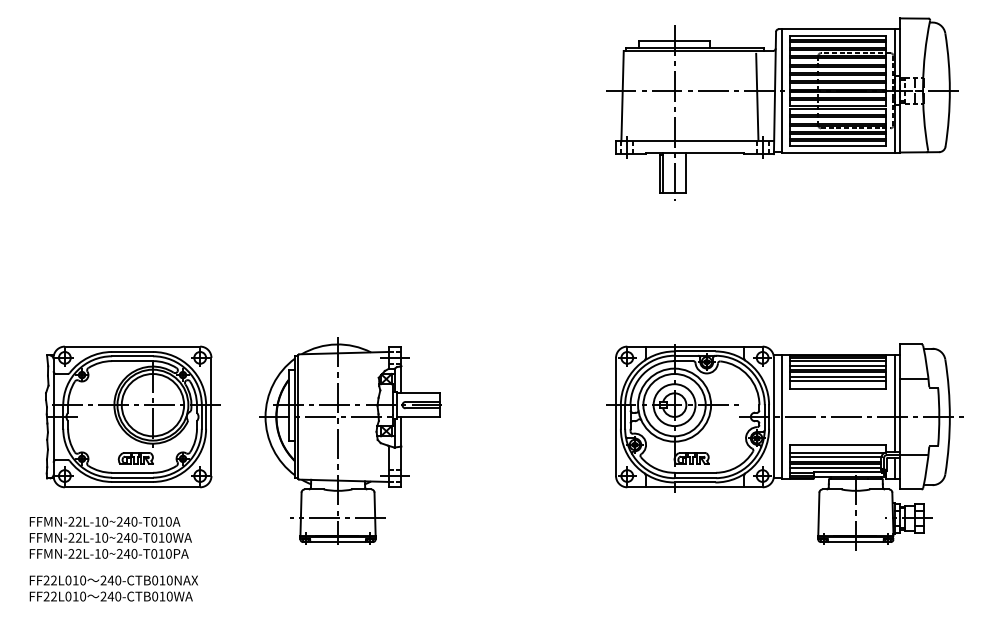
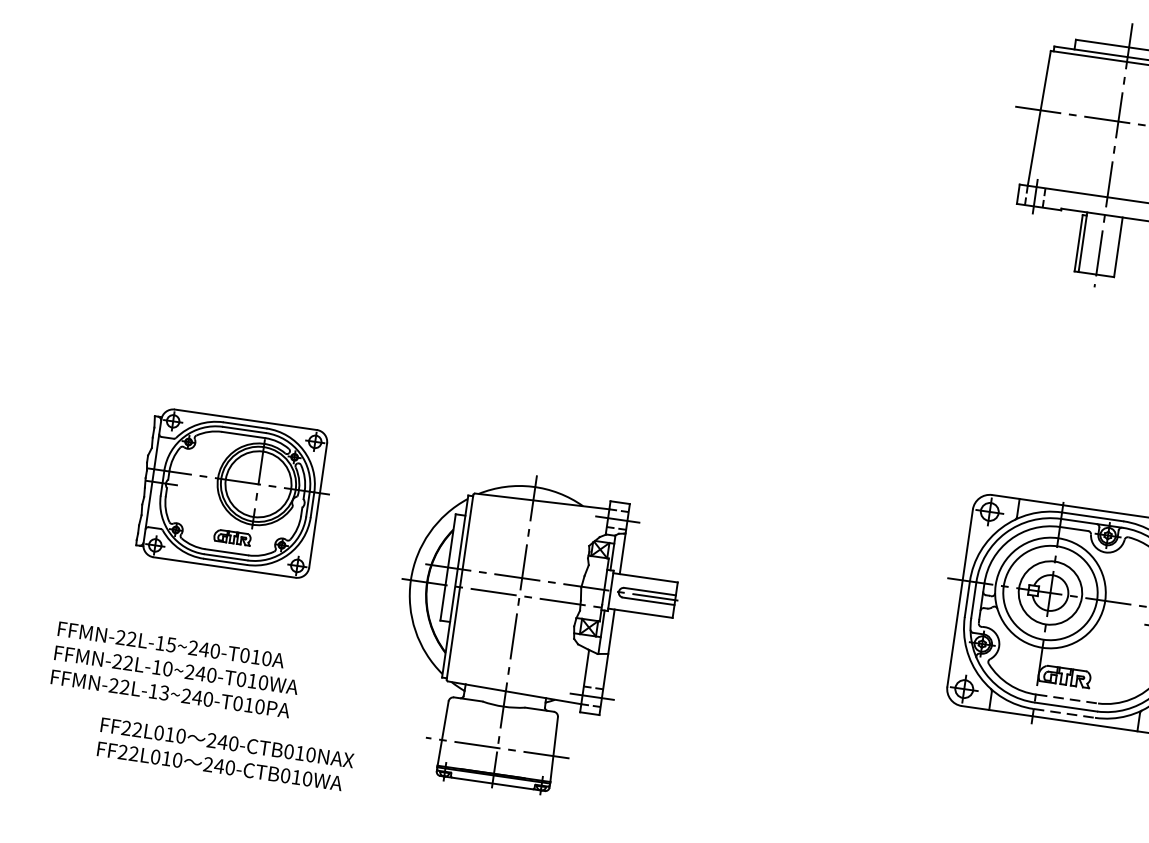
part: (132, 416) -> (235, 492), size x0.7
part: (350, 440) -> (533, 633), moved
line: (696, 472) -> (1068, 698), solid -> dashed
line: (695, 482) -> (1065, 713), solid -> dashed
text: (105, 521) -> (171, 644), FFMN-22L-10~240-T010A -> FFMN-22L-15~240-T010A
text: (105, 553) -> (165, 692), FFMN-22L-10~240-T010PA -> FFMN-22L-13~240-T010PA
text: (113, 588) -> (224, 754), moved

